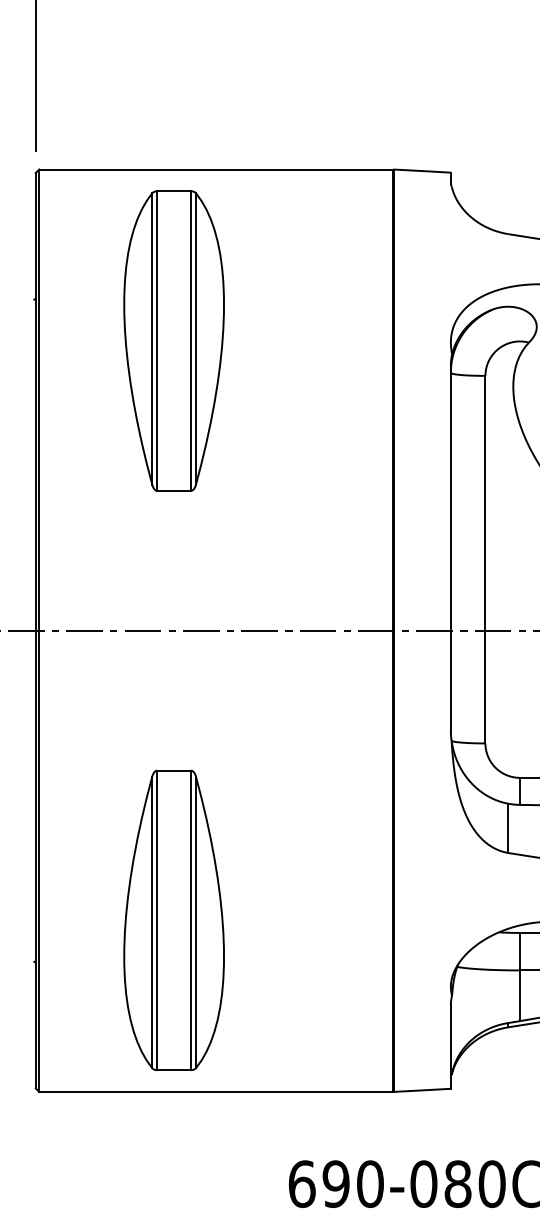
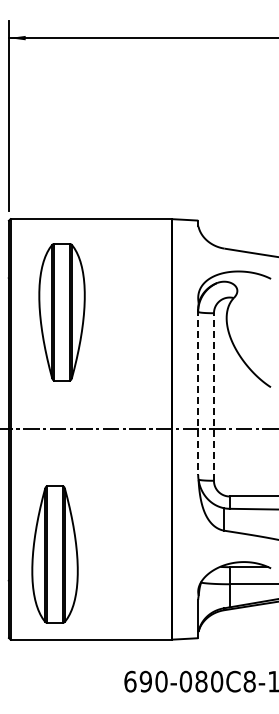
part: (172, 341) -> (61, 312), moved
line: (451, 547) -> (198, 391), solid -> dashed
line: (484, 560) -> (213, 397), solid -> dashed
part: (172, 920) -> (54, 554), moved

